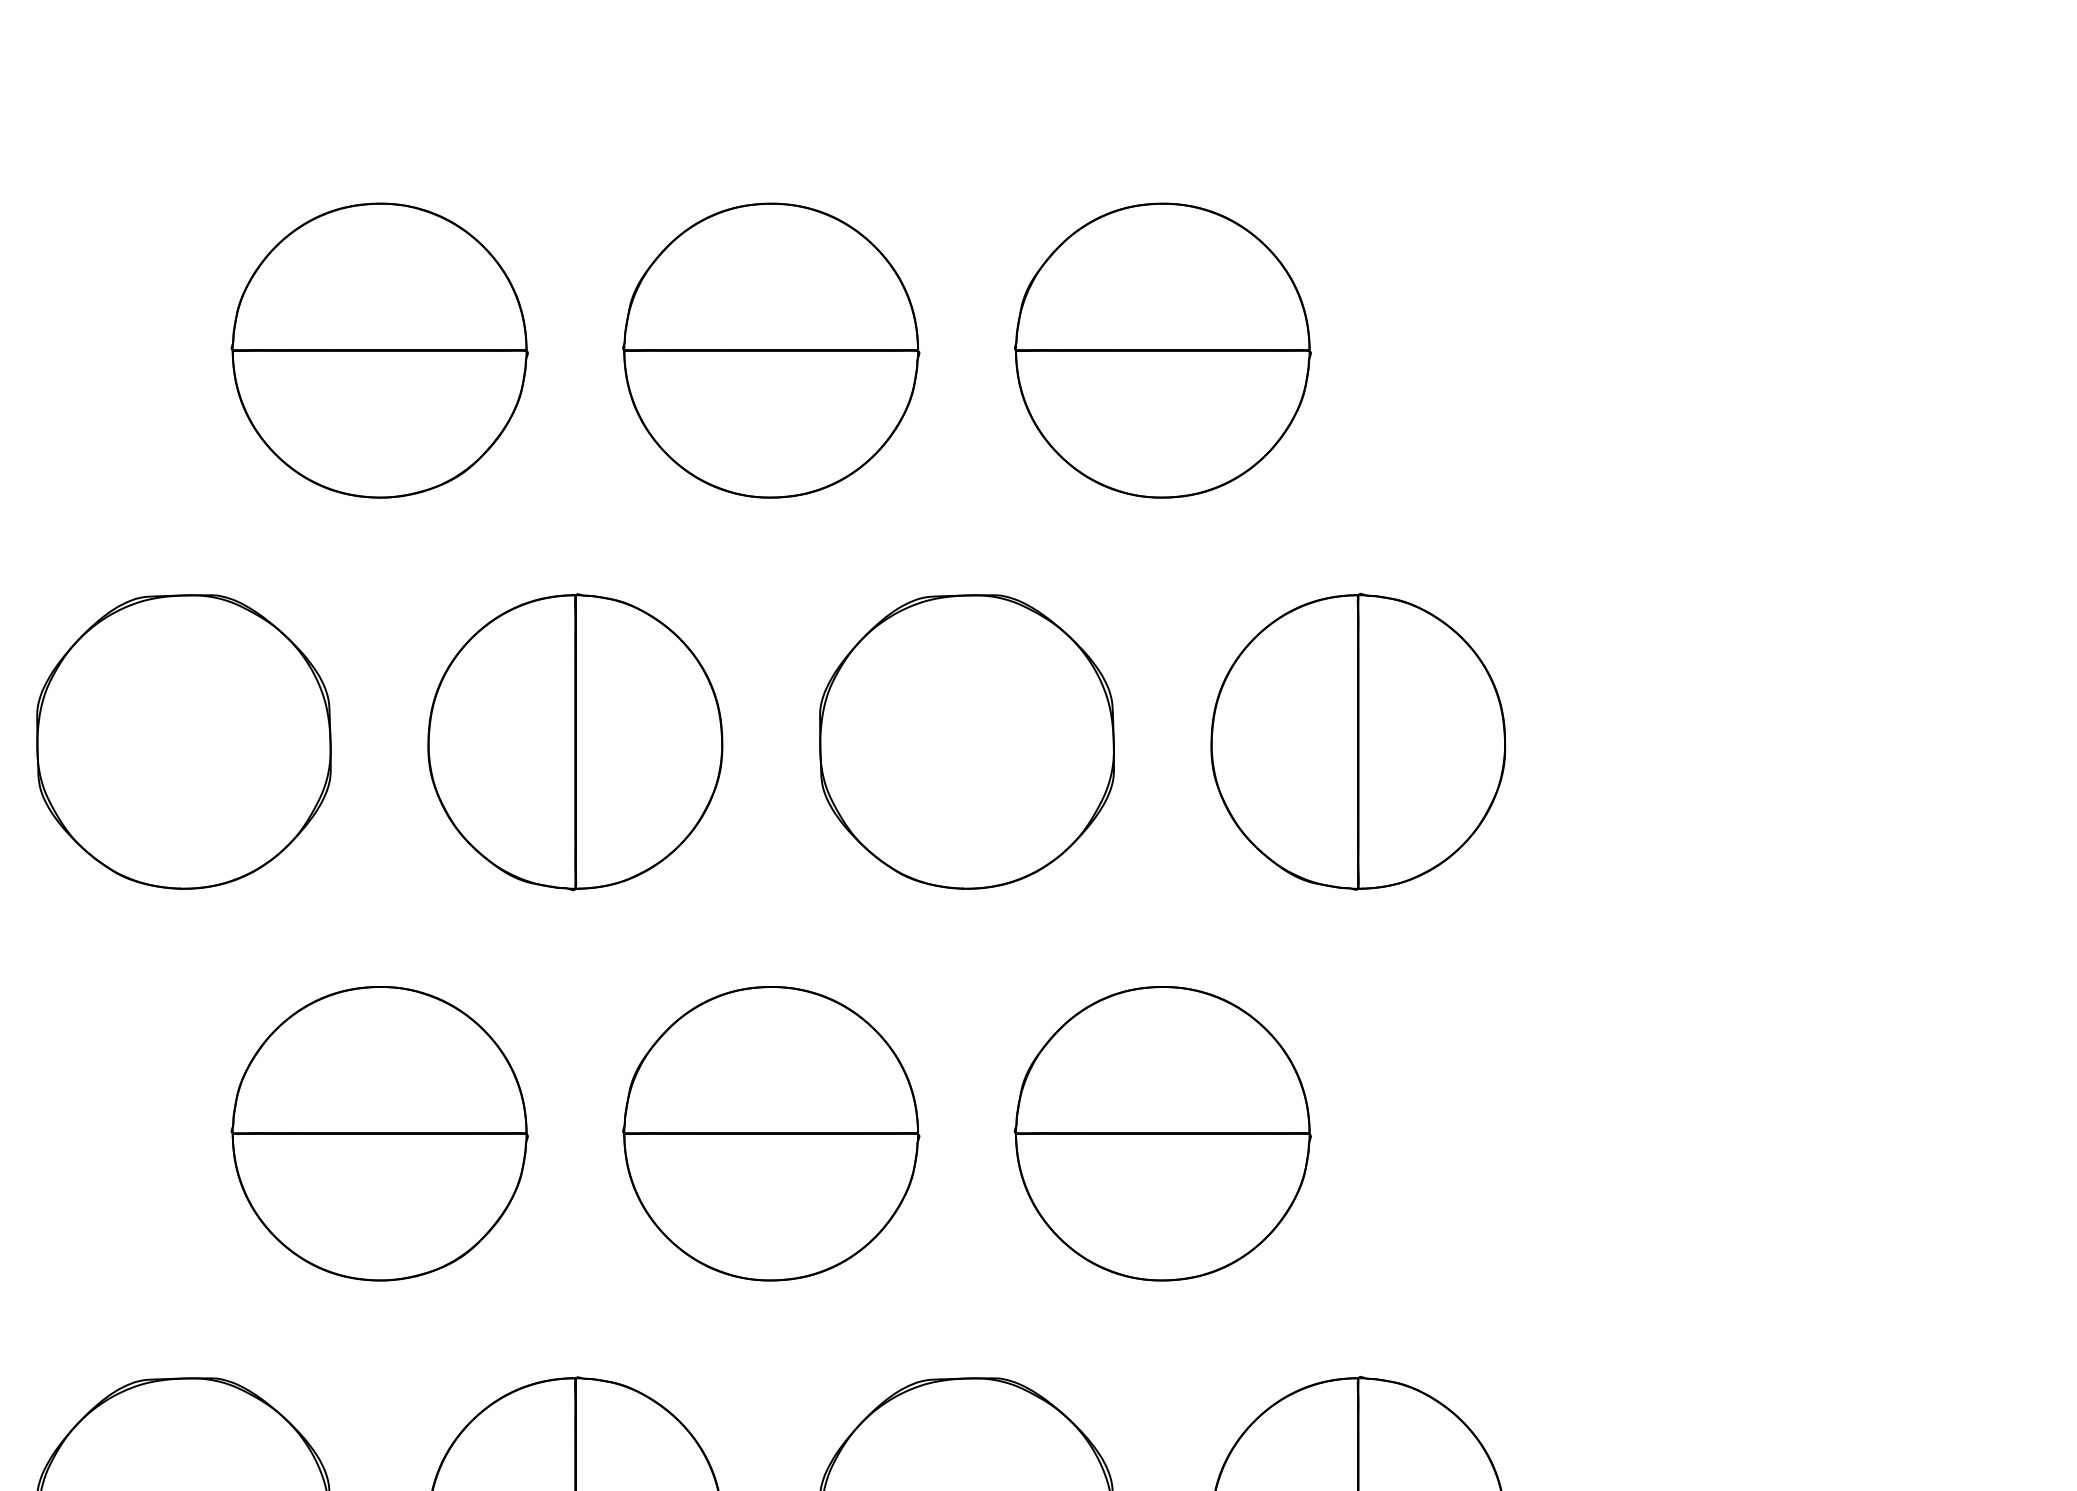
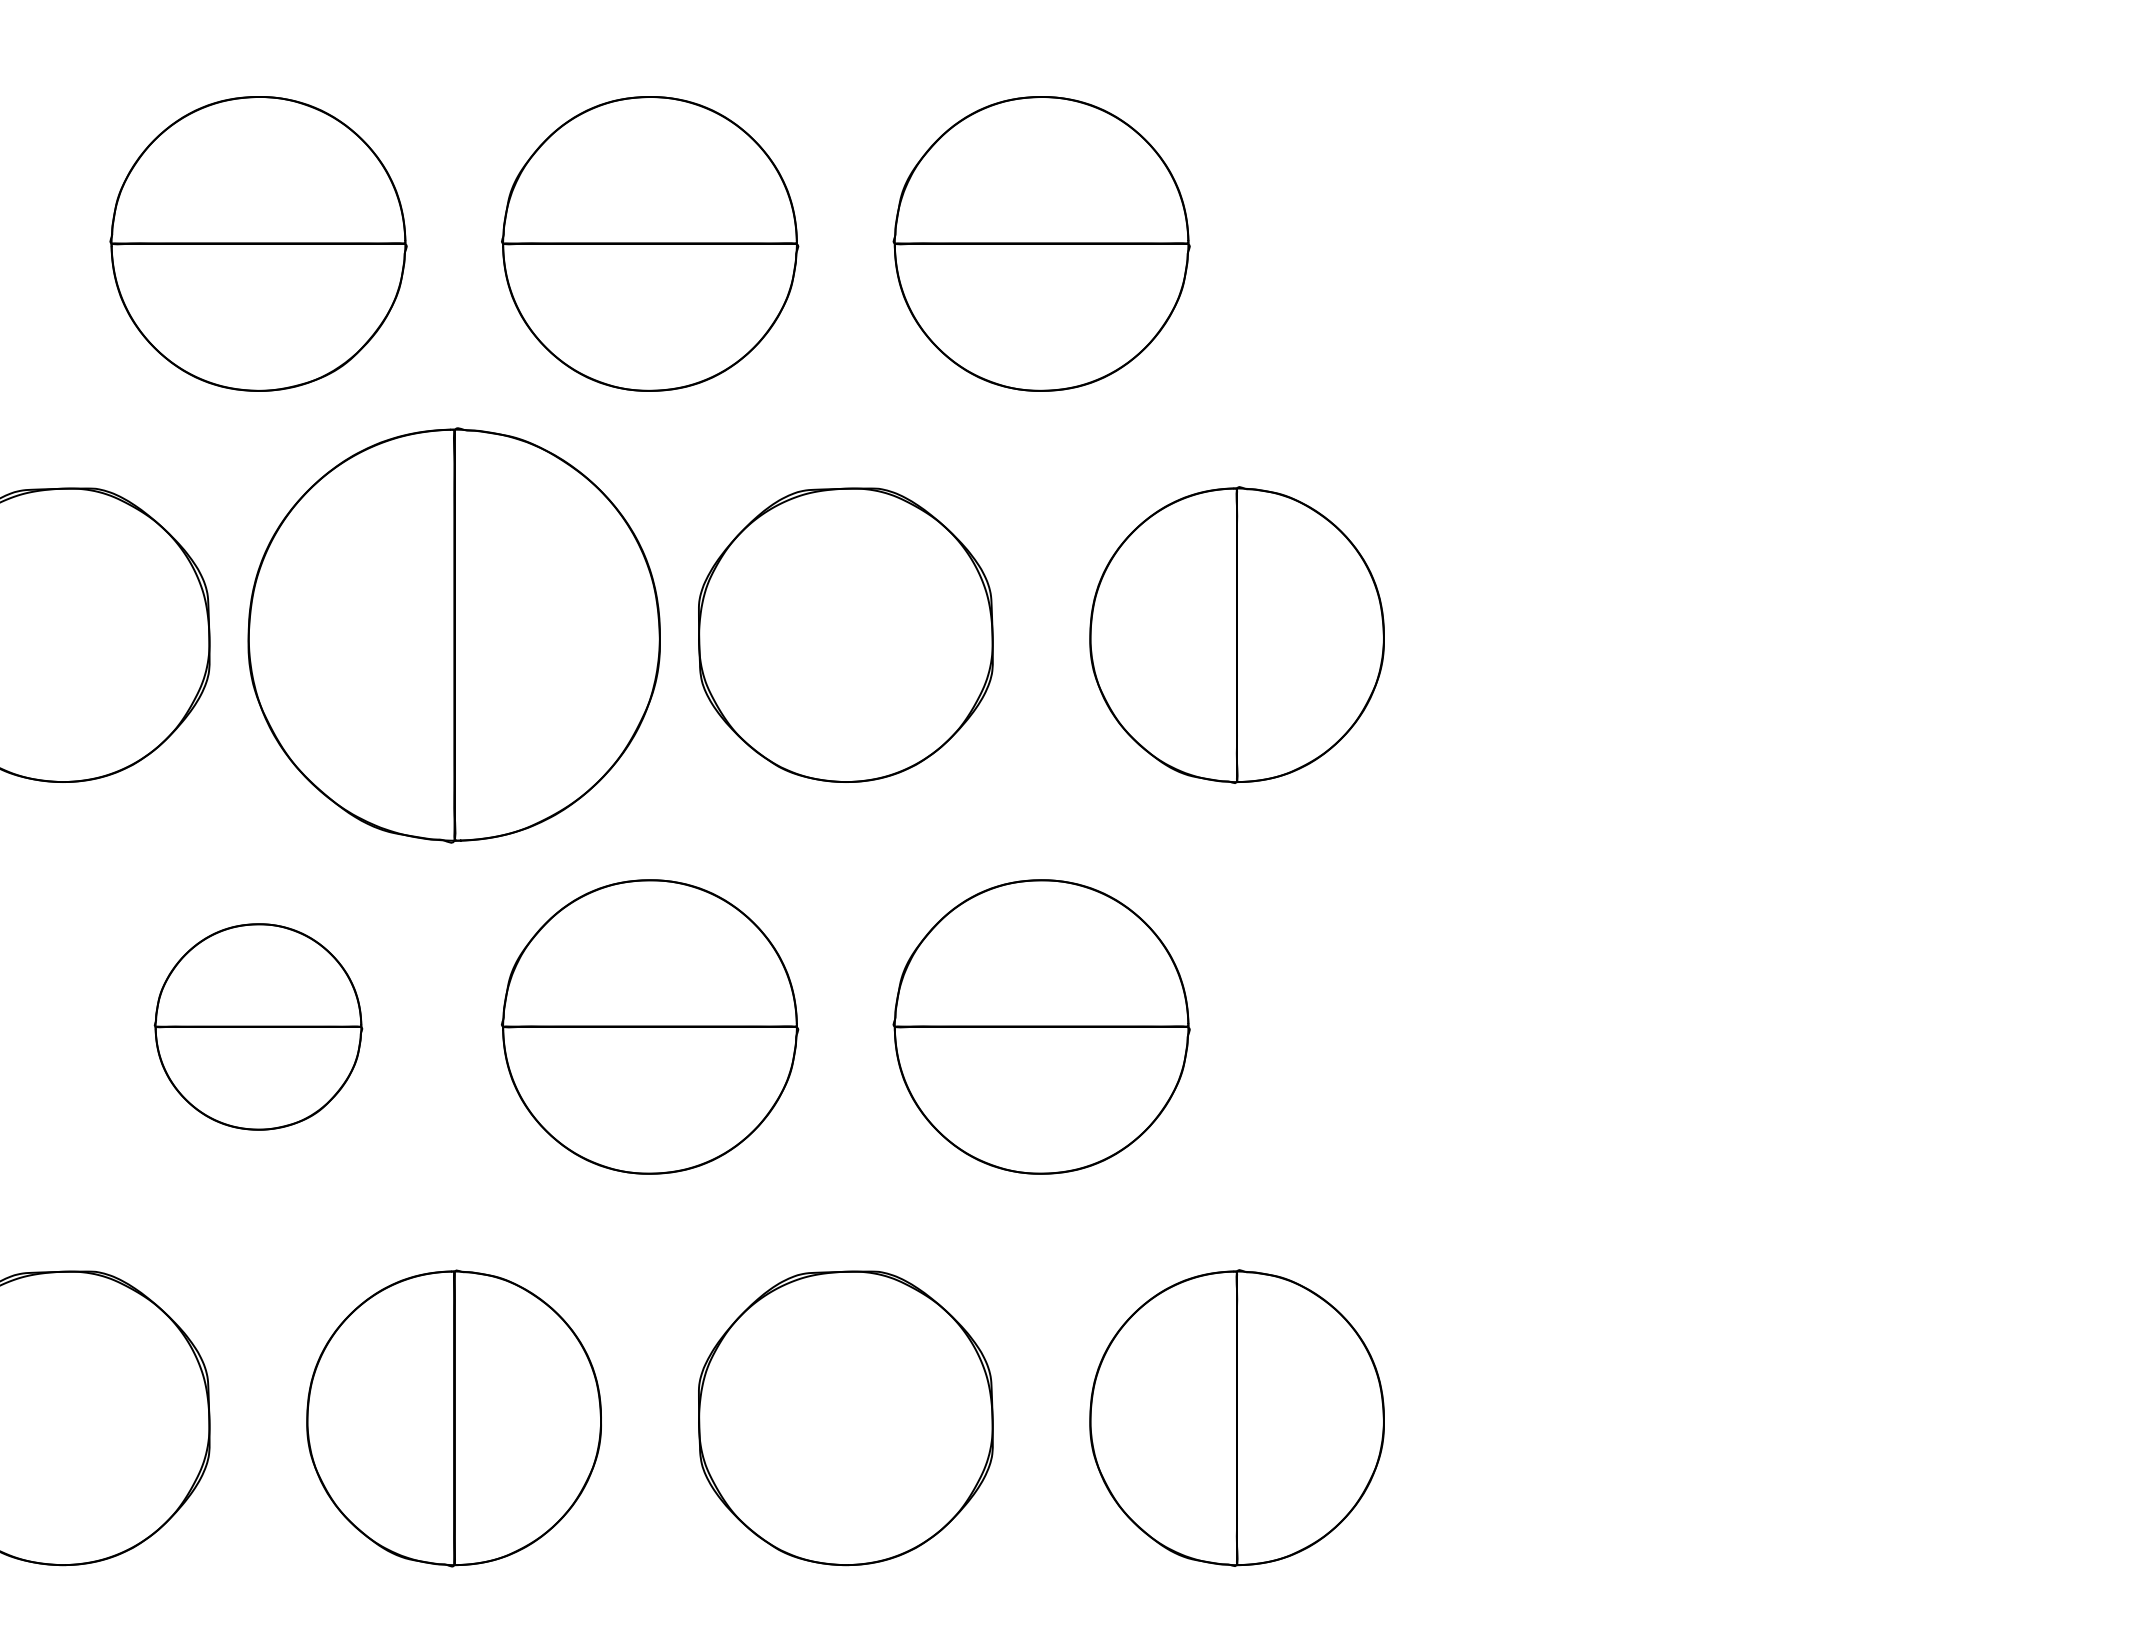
part: (574, 742) -> (453, 635), size x1.4
part: (379, 1133) -> (258, 1026), size x0.7

